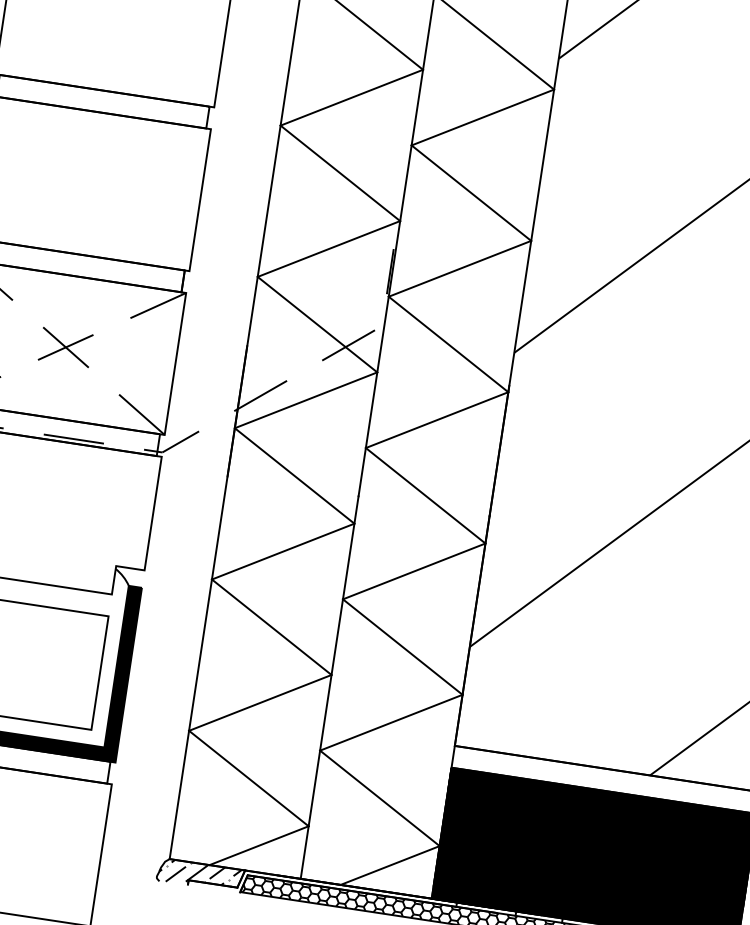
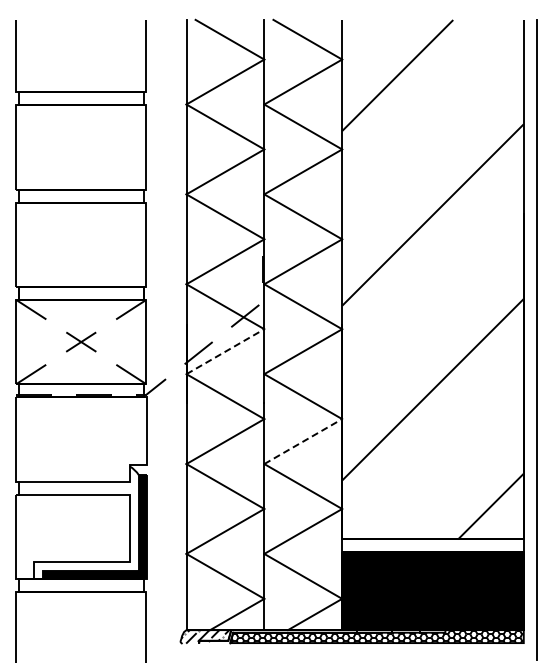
line: (306, 400) -> (225, 351), solid -> dashed
line: (414, 571) -> (303, 441), solid -> dashed

